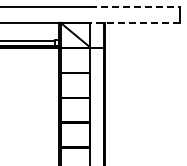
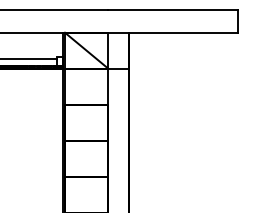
line: (135, 6) -> (173, 9), dashed -> solid
line: (135, 22) -> (173, 32), dashed -> solid

